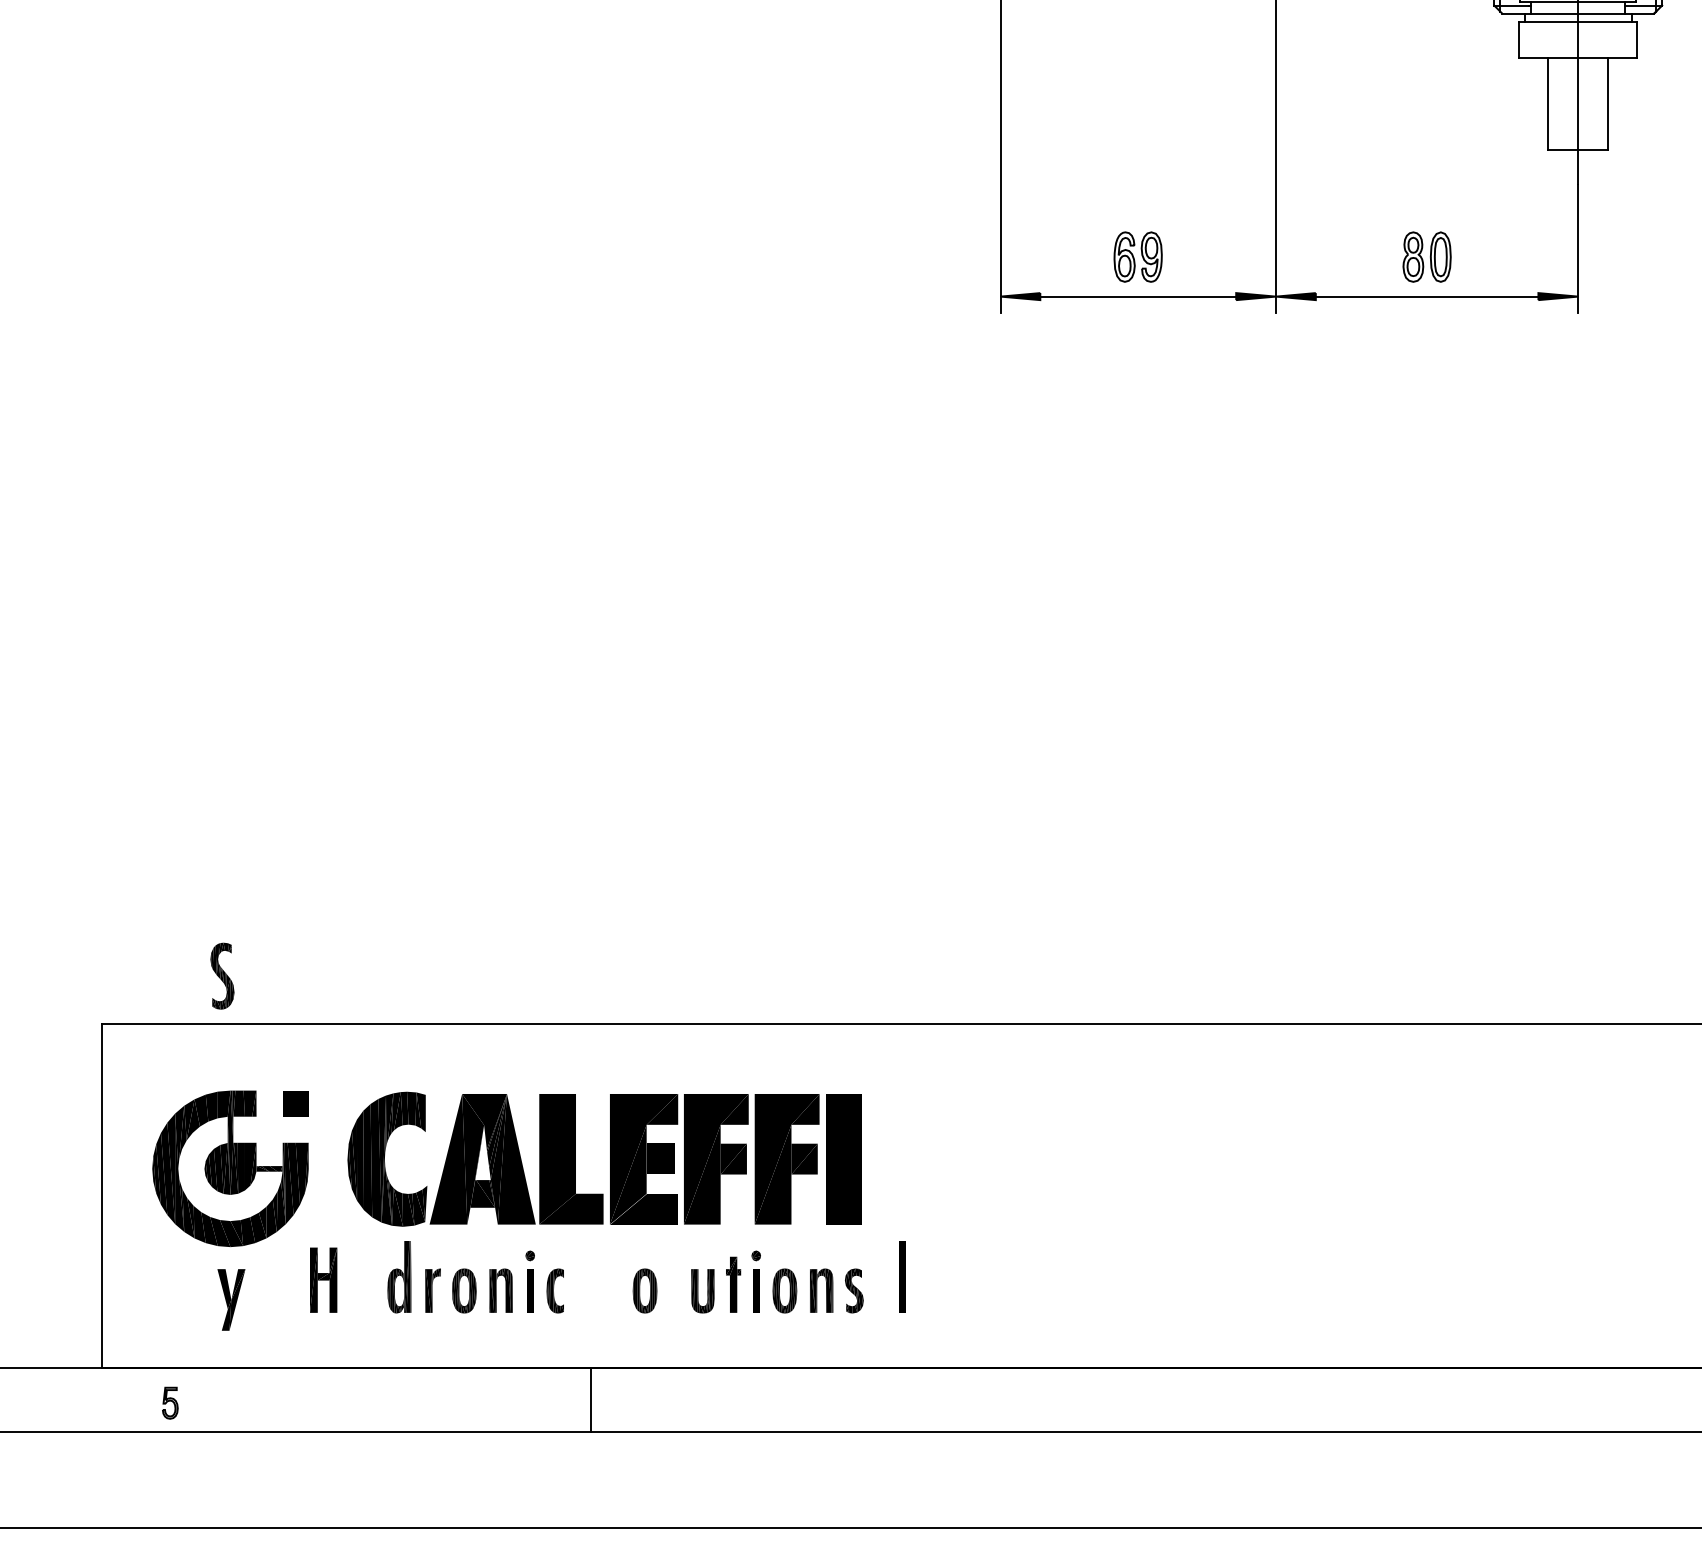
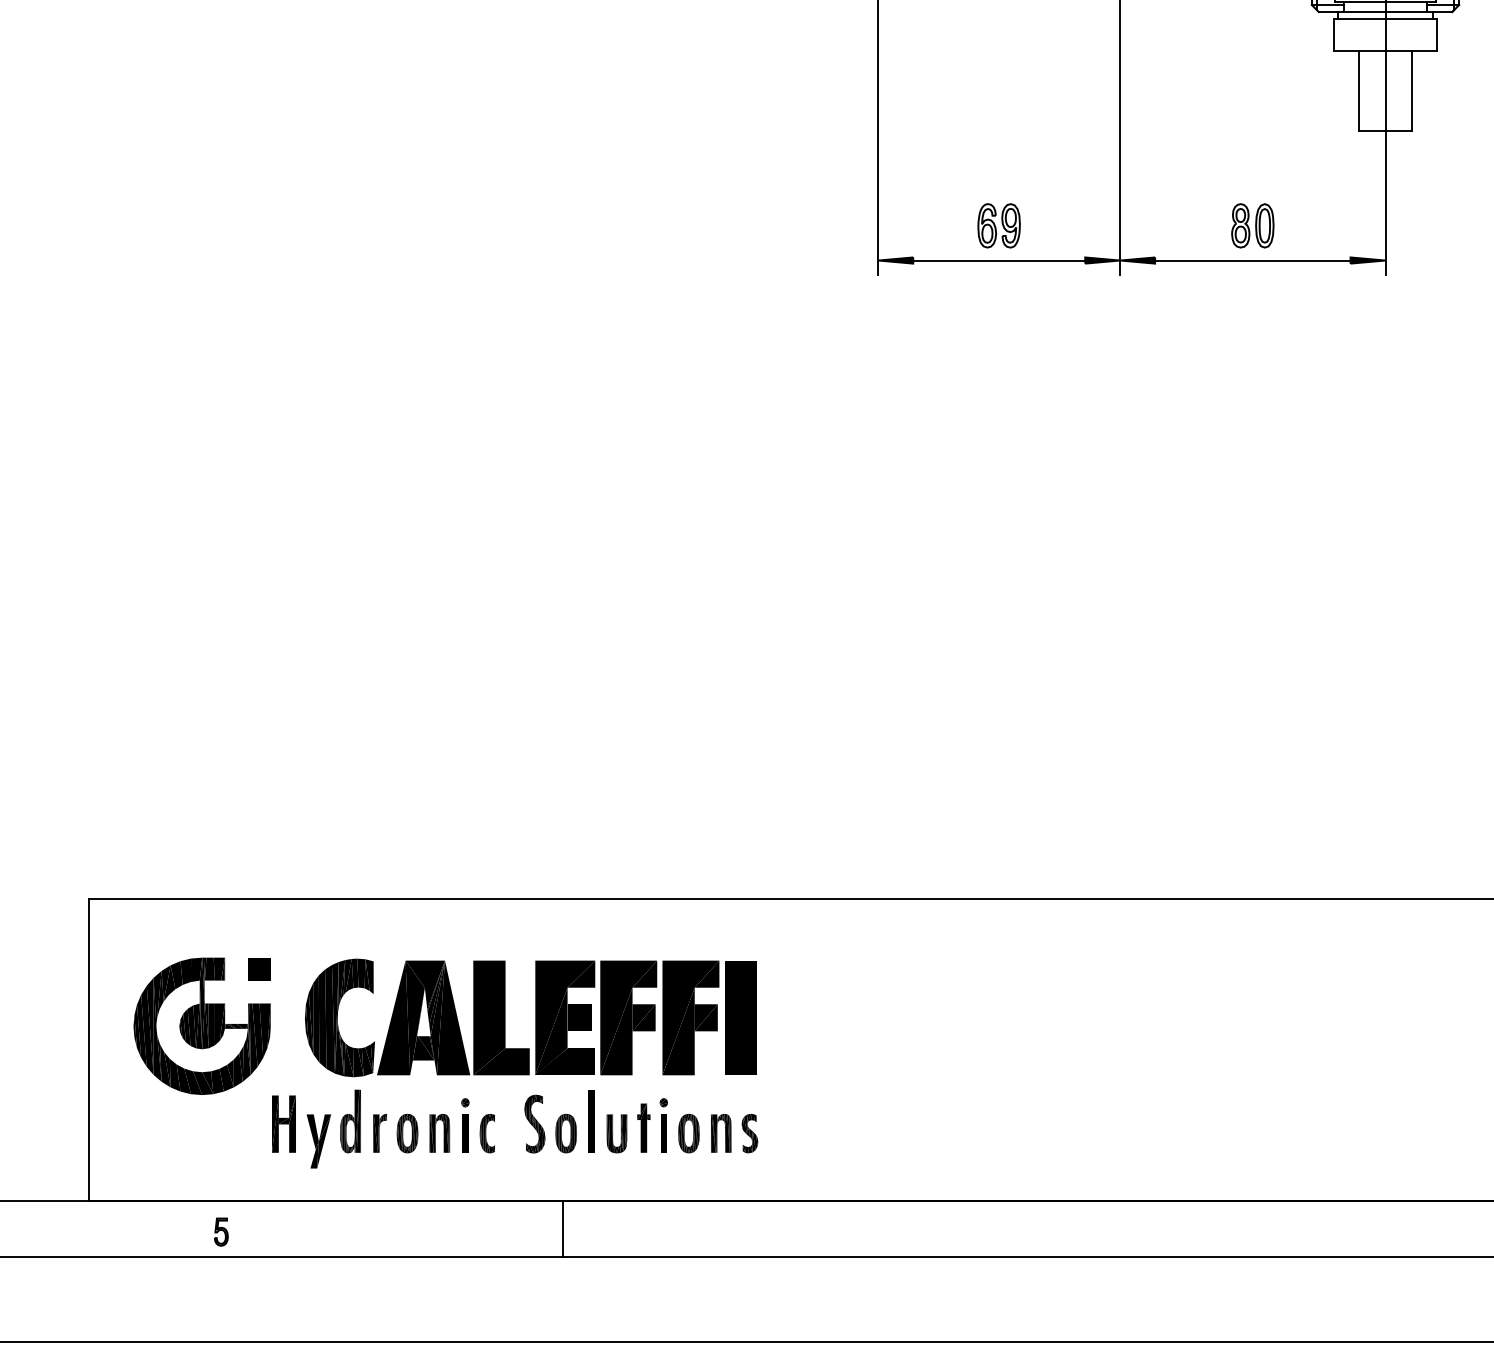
part: (222, 975) -> (534, 1123), moved
part: (902, 1276) -> (591, 1120), moved
part: (231, 1299) -> (318, 1141), moved
line: (590, 1399) -> (563, 1228), moved
part: (170, 1402) -> (221, 1231), moved

